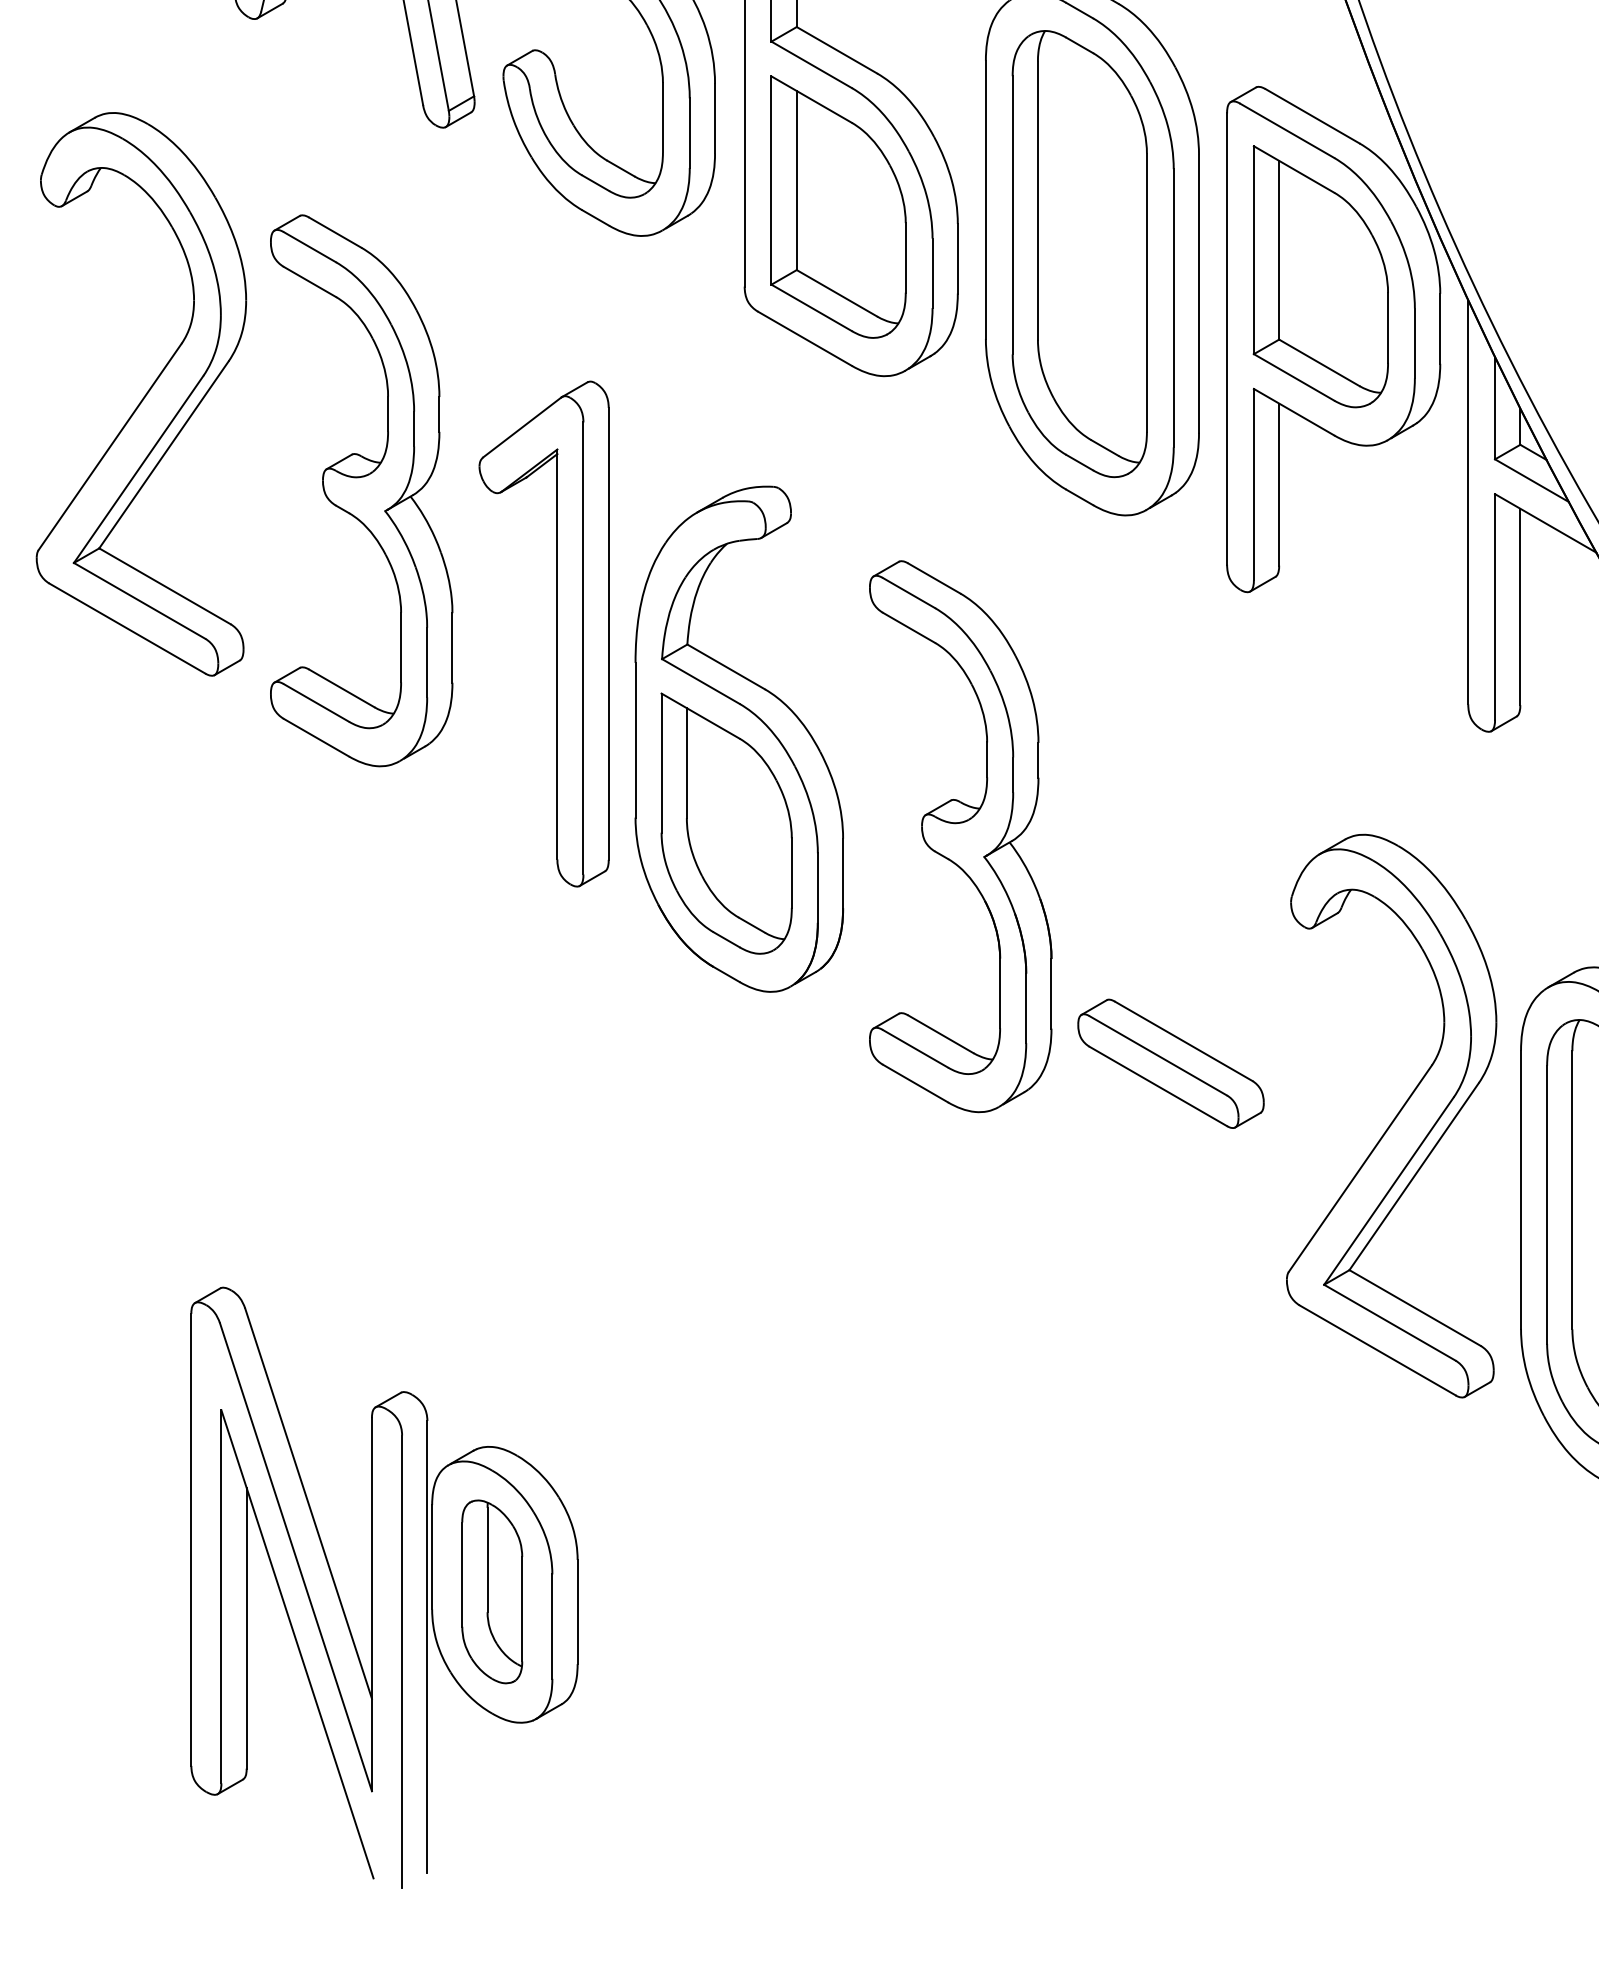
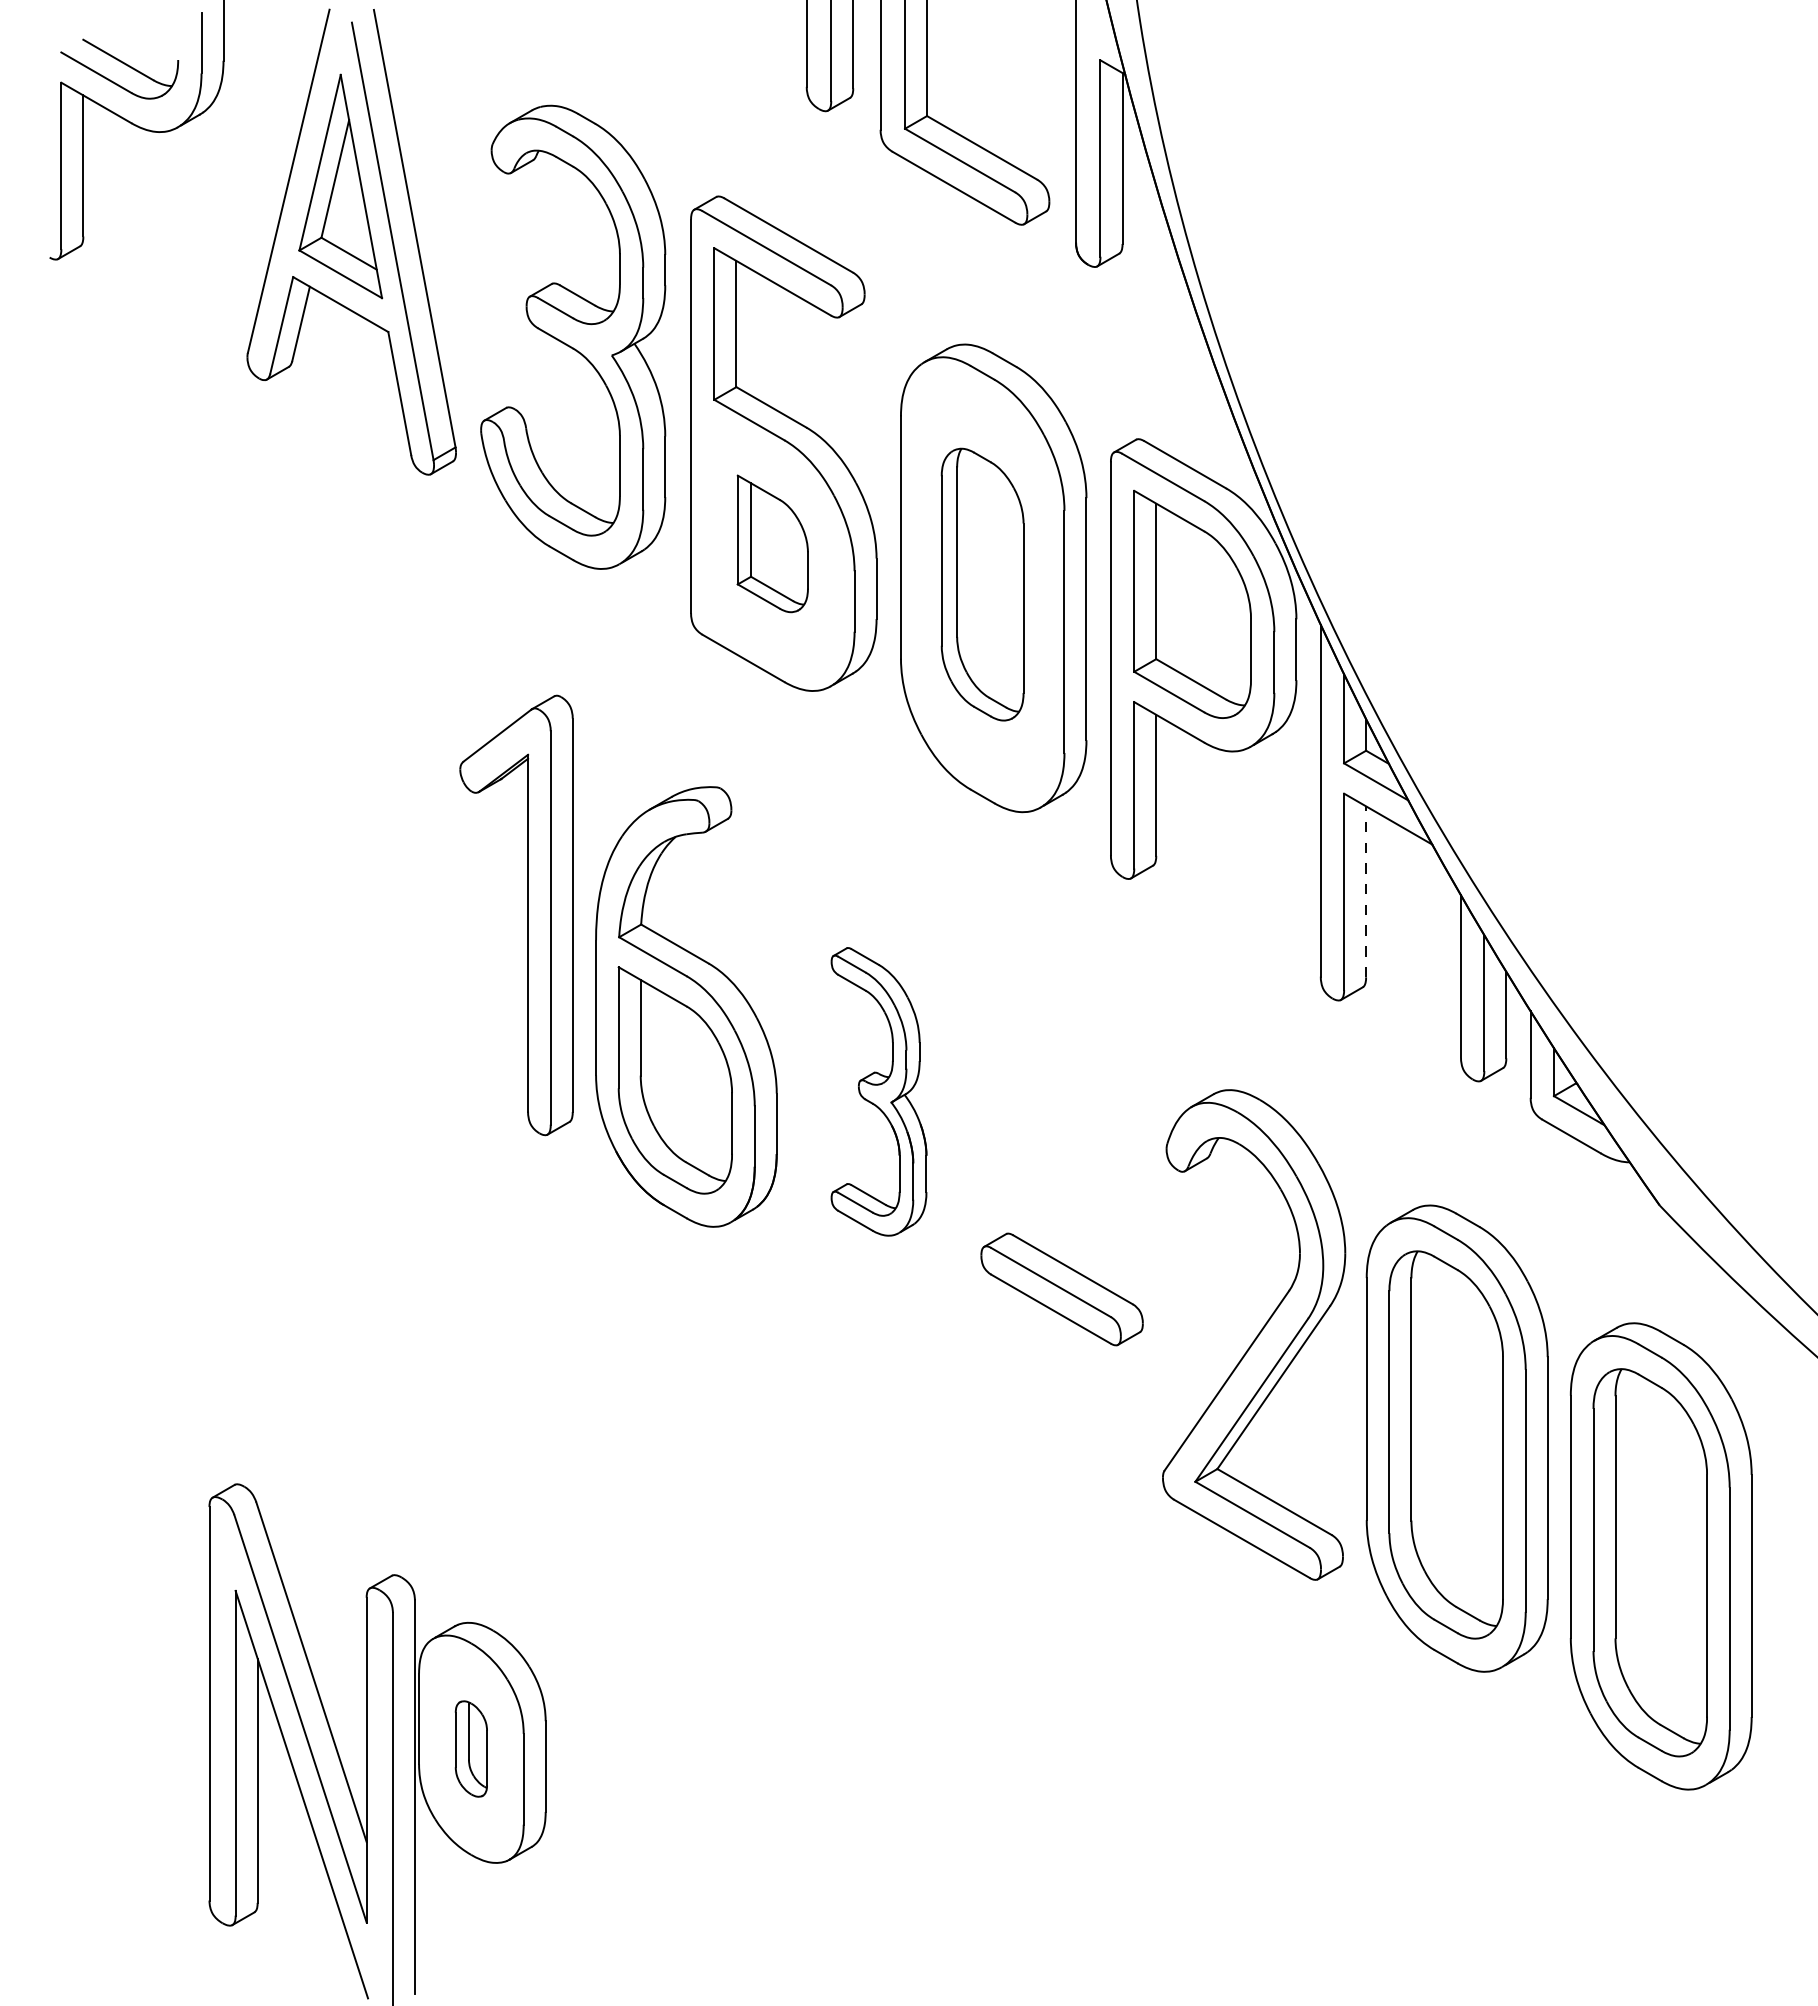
part: (838, 206) -> (772, 543), size x0.6
part: (1079, 253) -> (982, 584), size x0.7
part: (141, 393) -> (166, 706), removed
part: (361, 490) -> (357, 790), removed
line: (1520, 606) -> (1366, 891), solid -> dashed
part: (960, 836) -> (878, 1091), size x0.6
part: (492, 1591) -> (471, 1748), size x0.6

